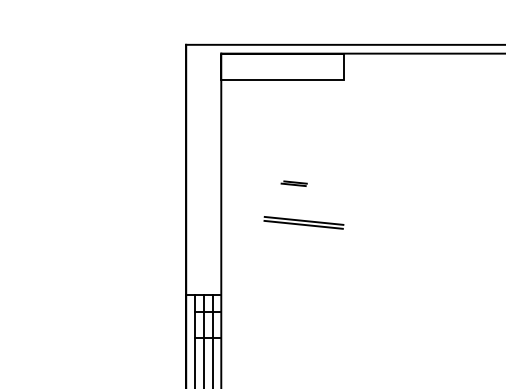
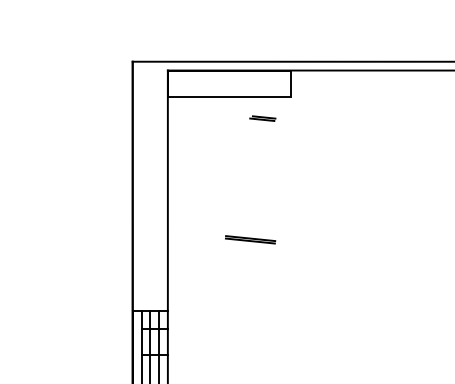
part: (293, 183) -> (262, 118), moved
part: (303, 222) -> (250, 239), size x0.62

